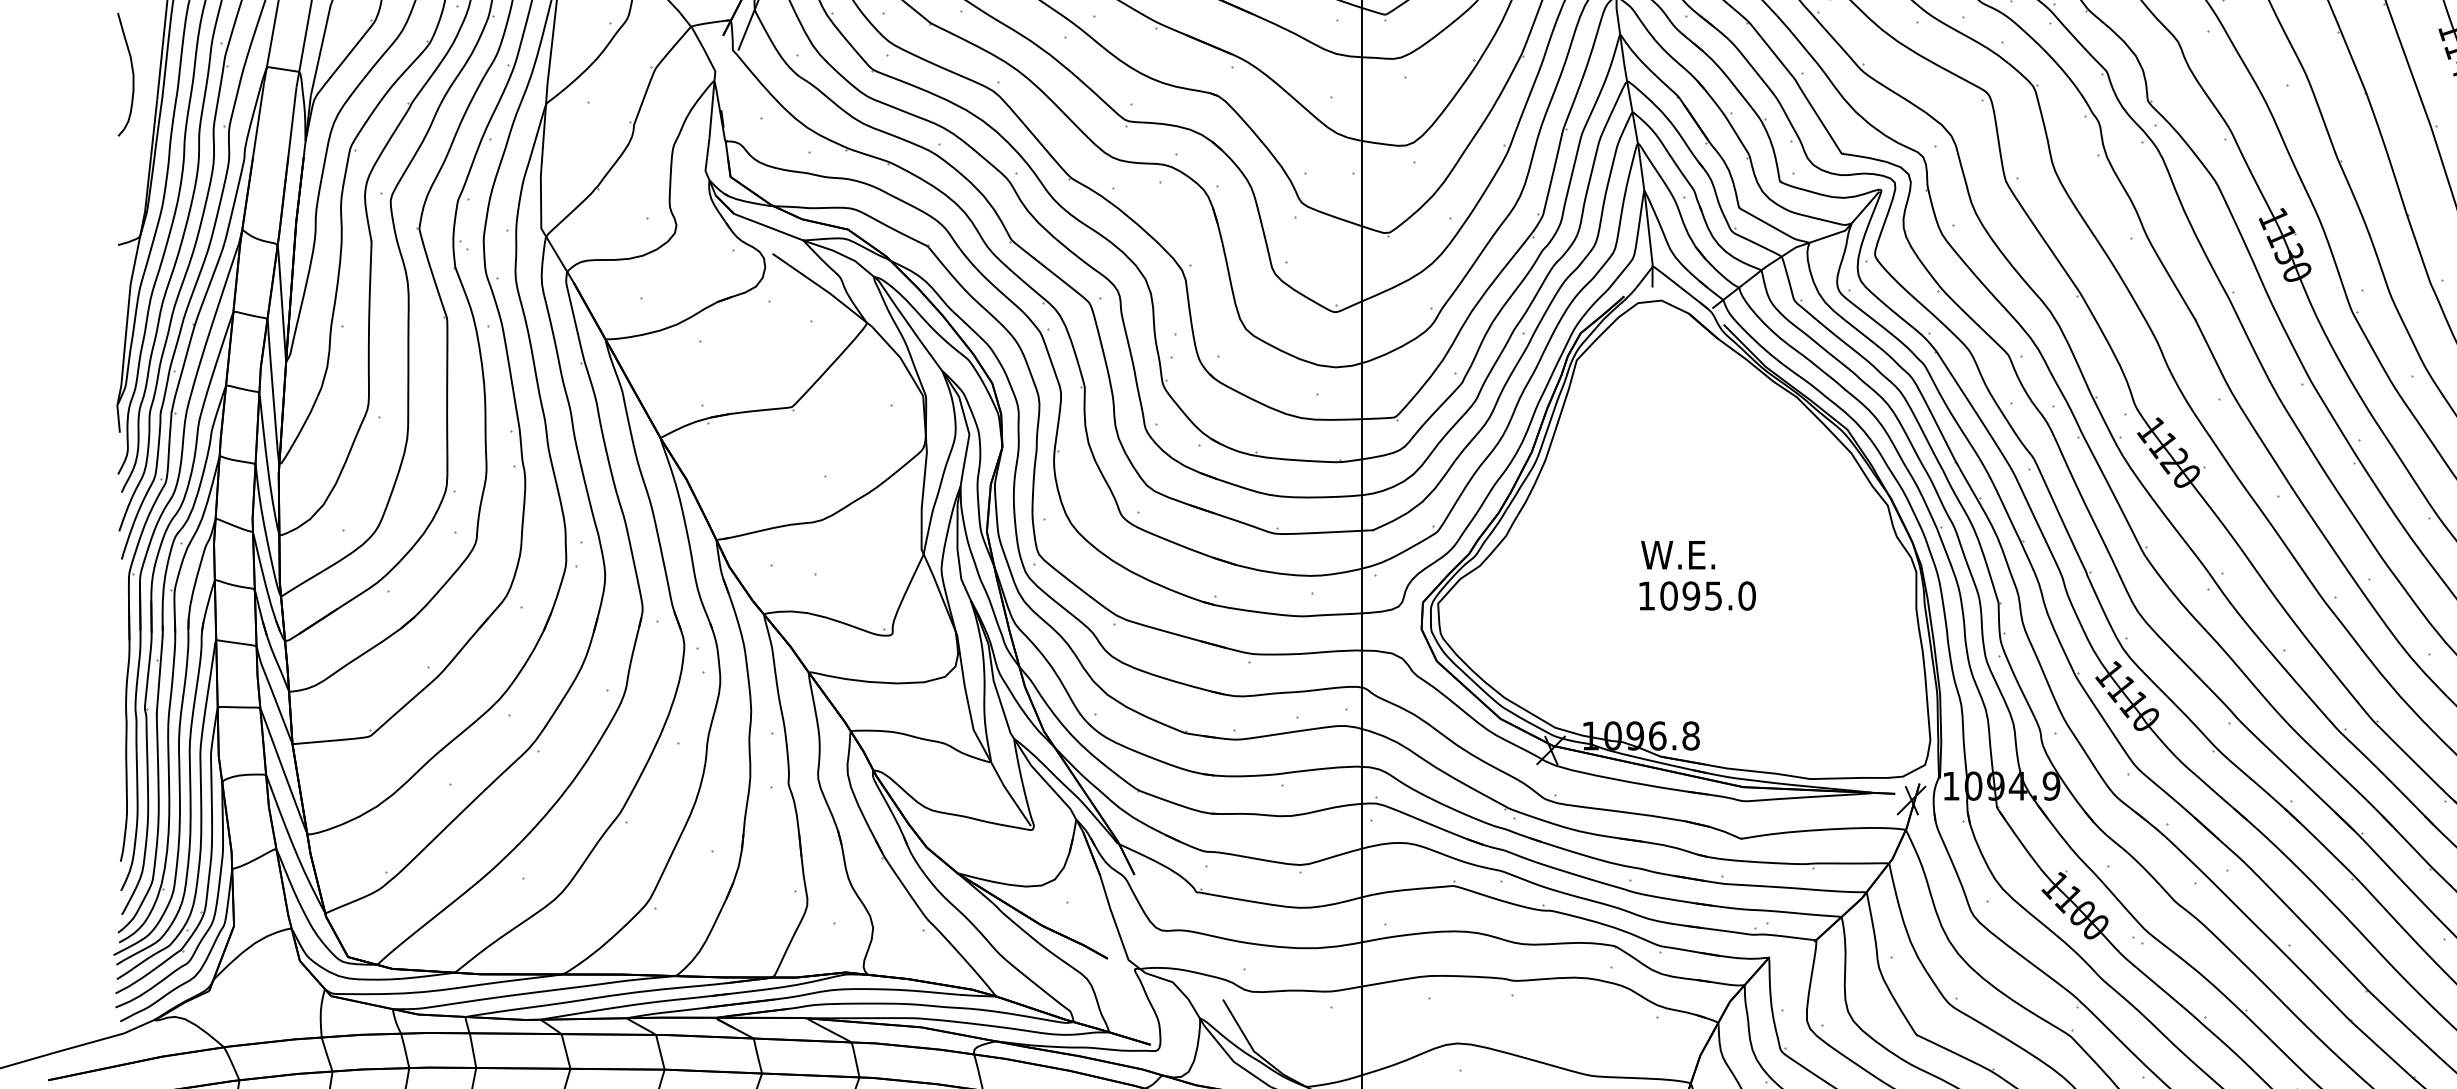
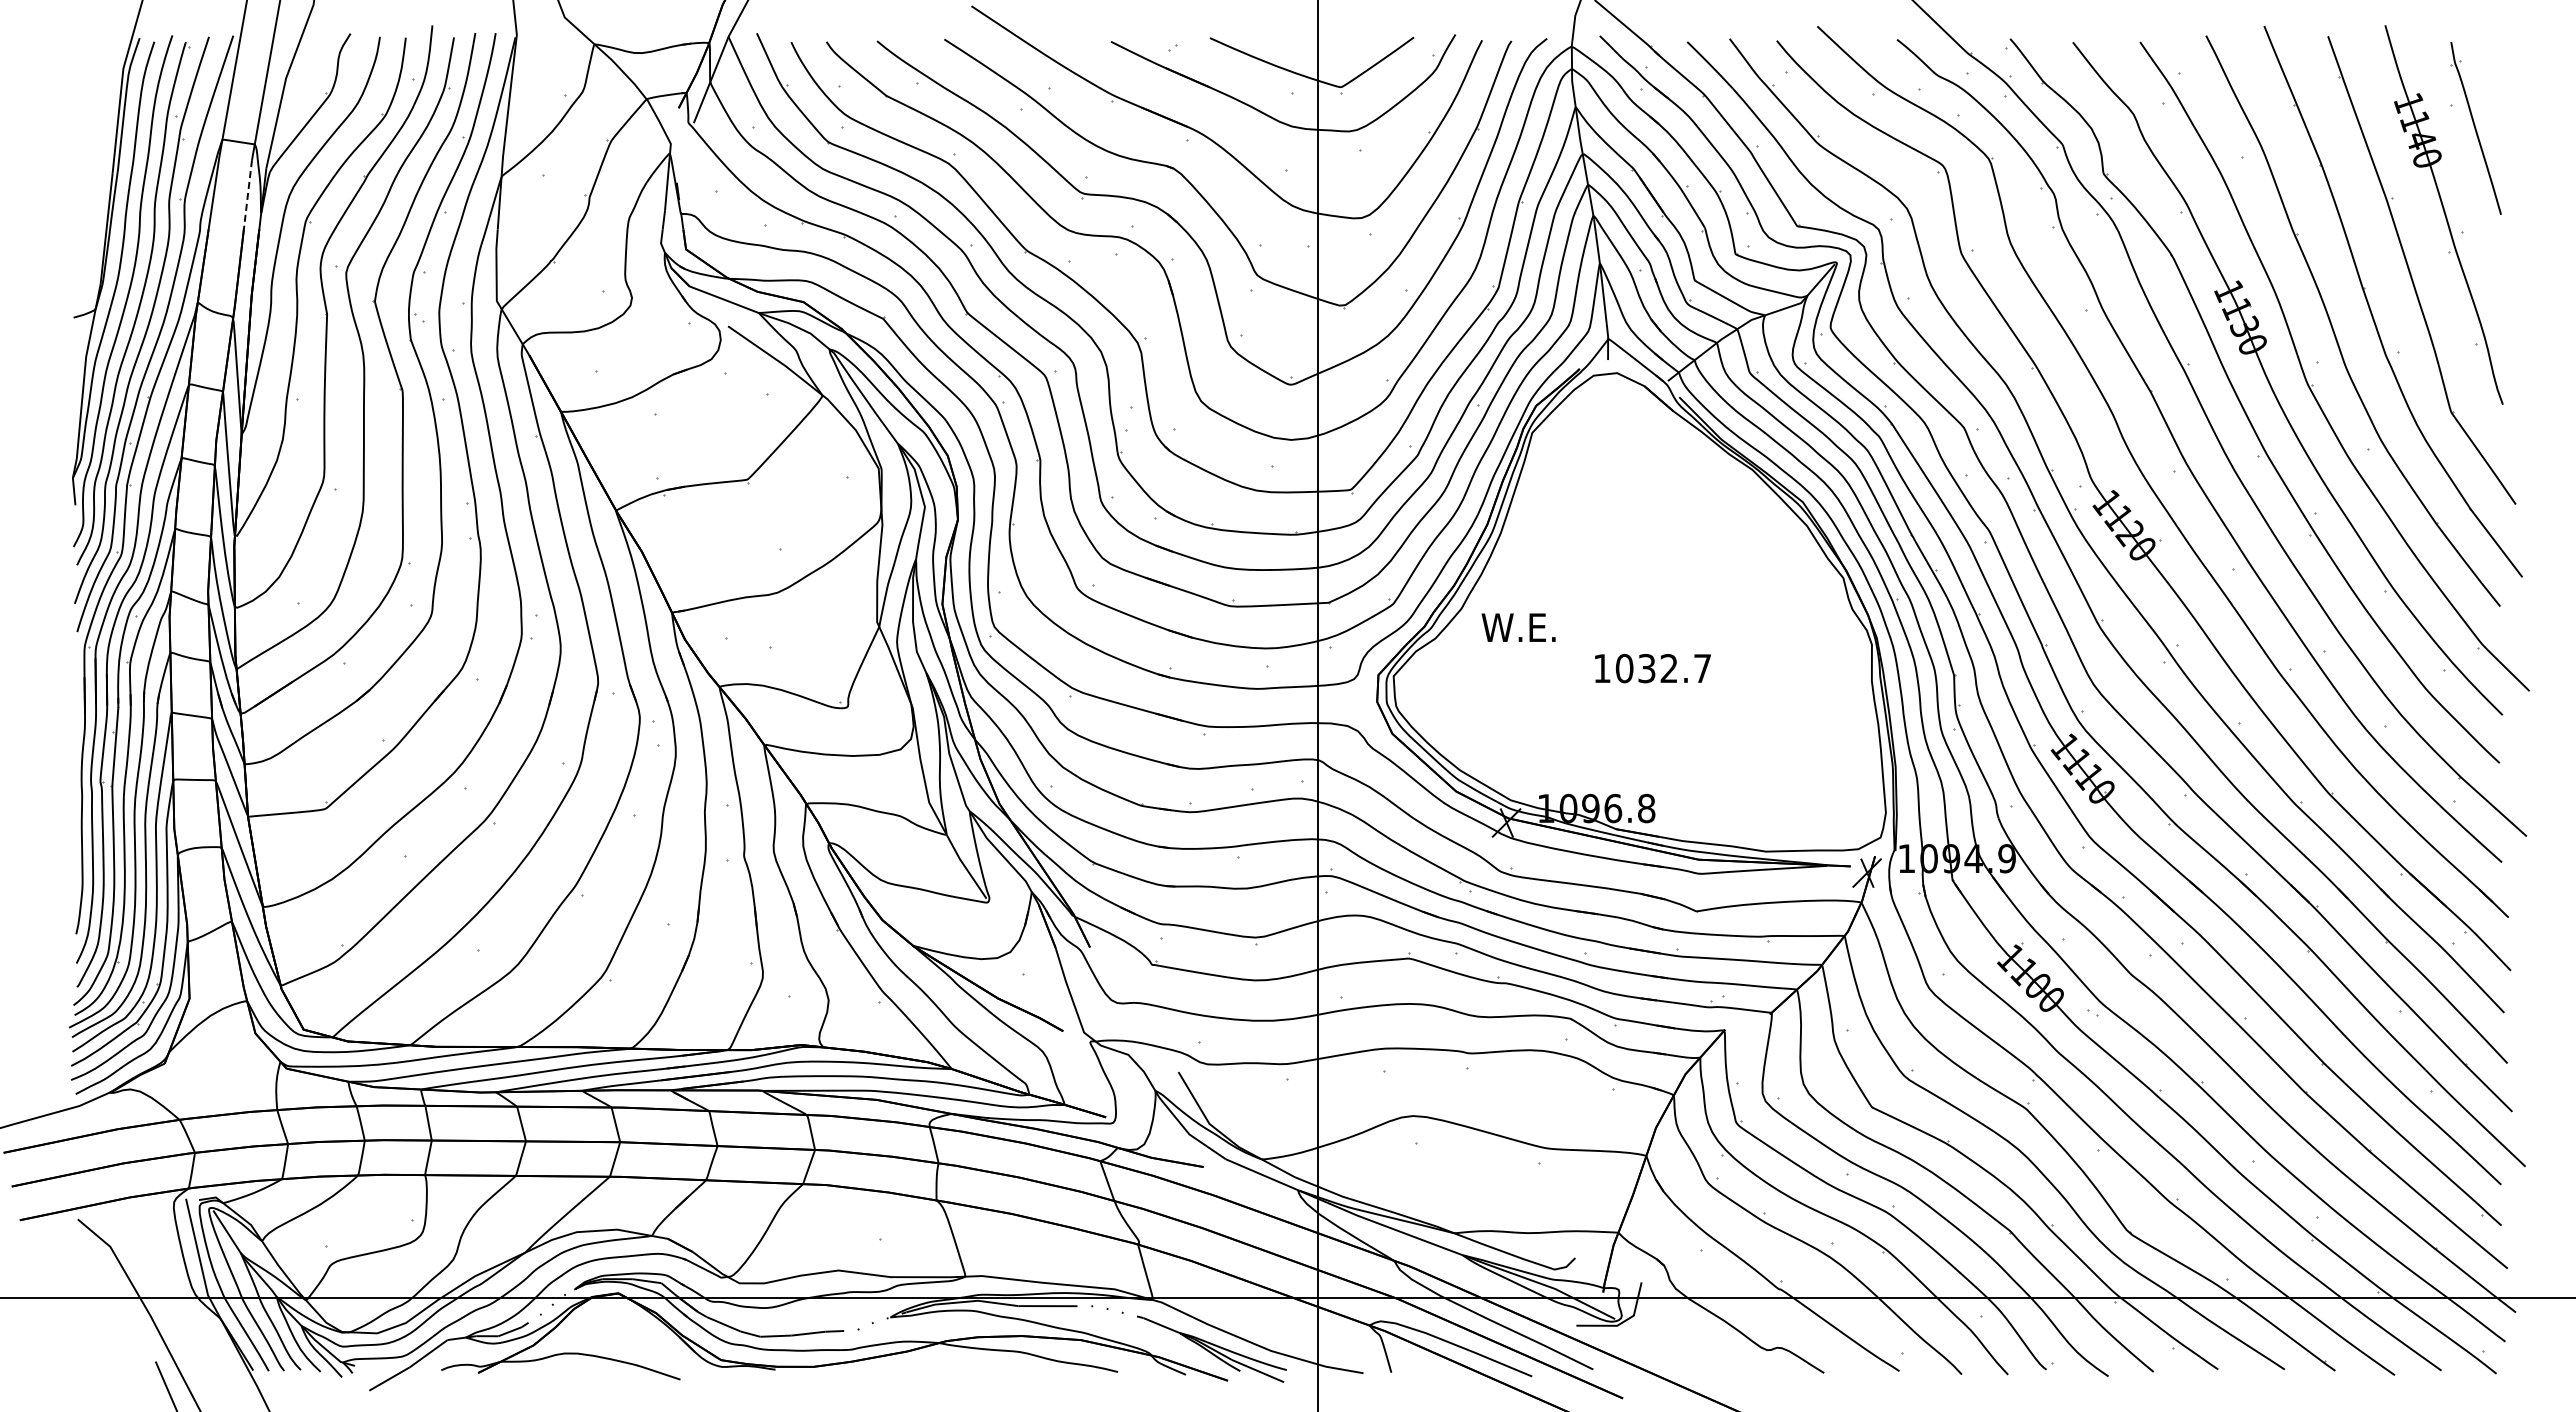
curve: (131, 72) -> (87, 145), removed
line: (291, 121) -> (247, 194), solid -> dashed
text: (1677, 554) -> (1518, 627), moved
text: (1718, 595) -> (1674, 668), 1095.0 -> 1032.7

